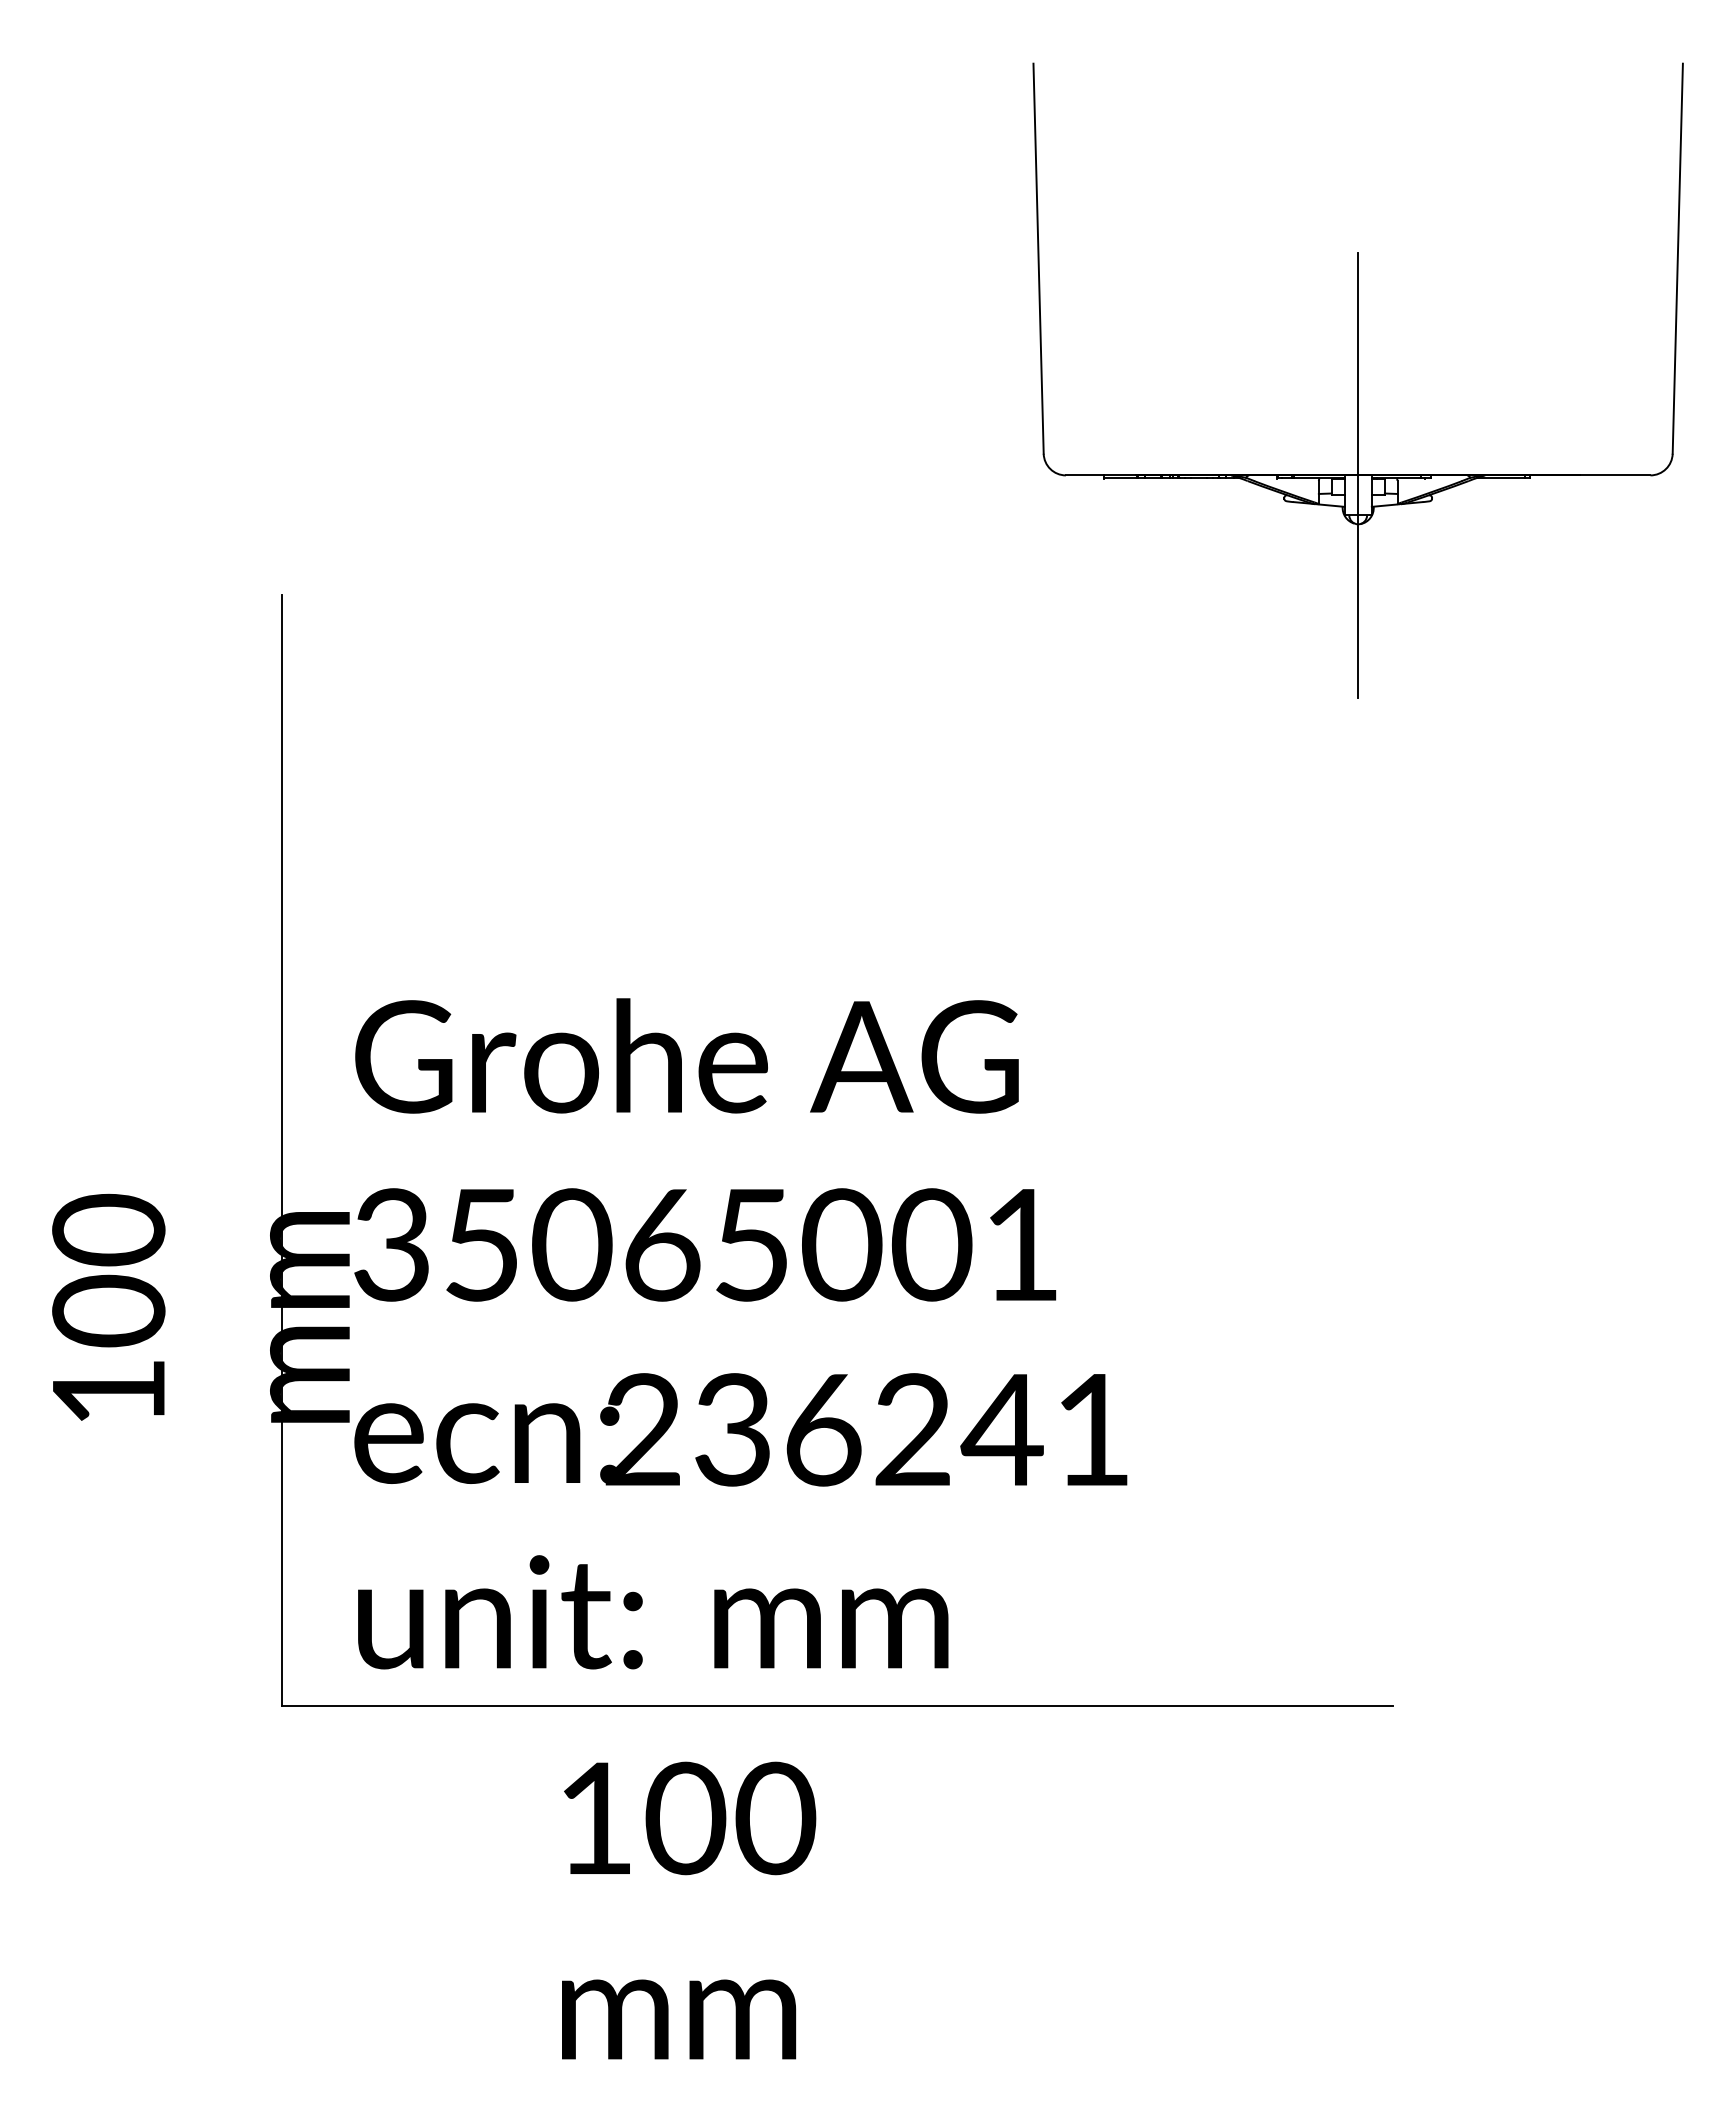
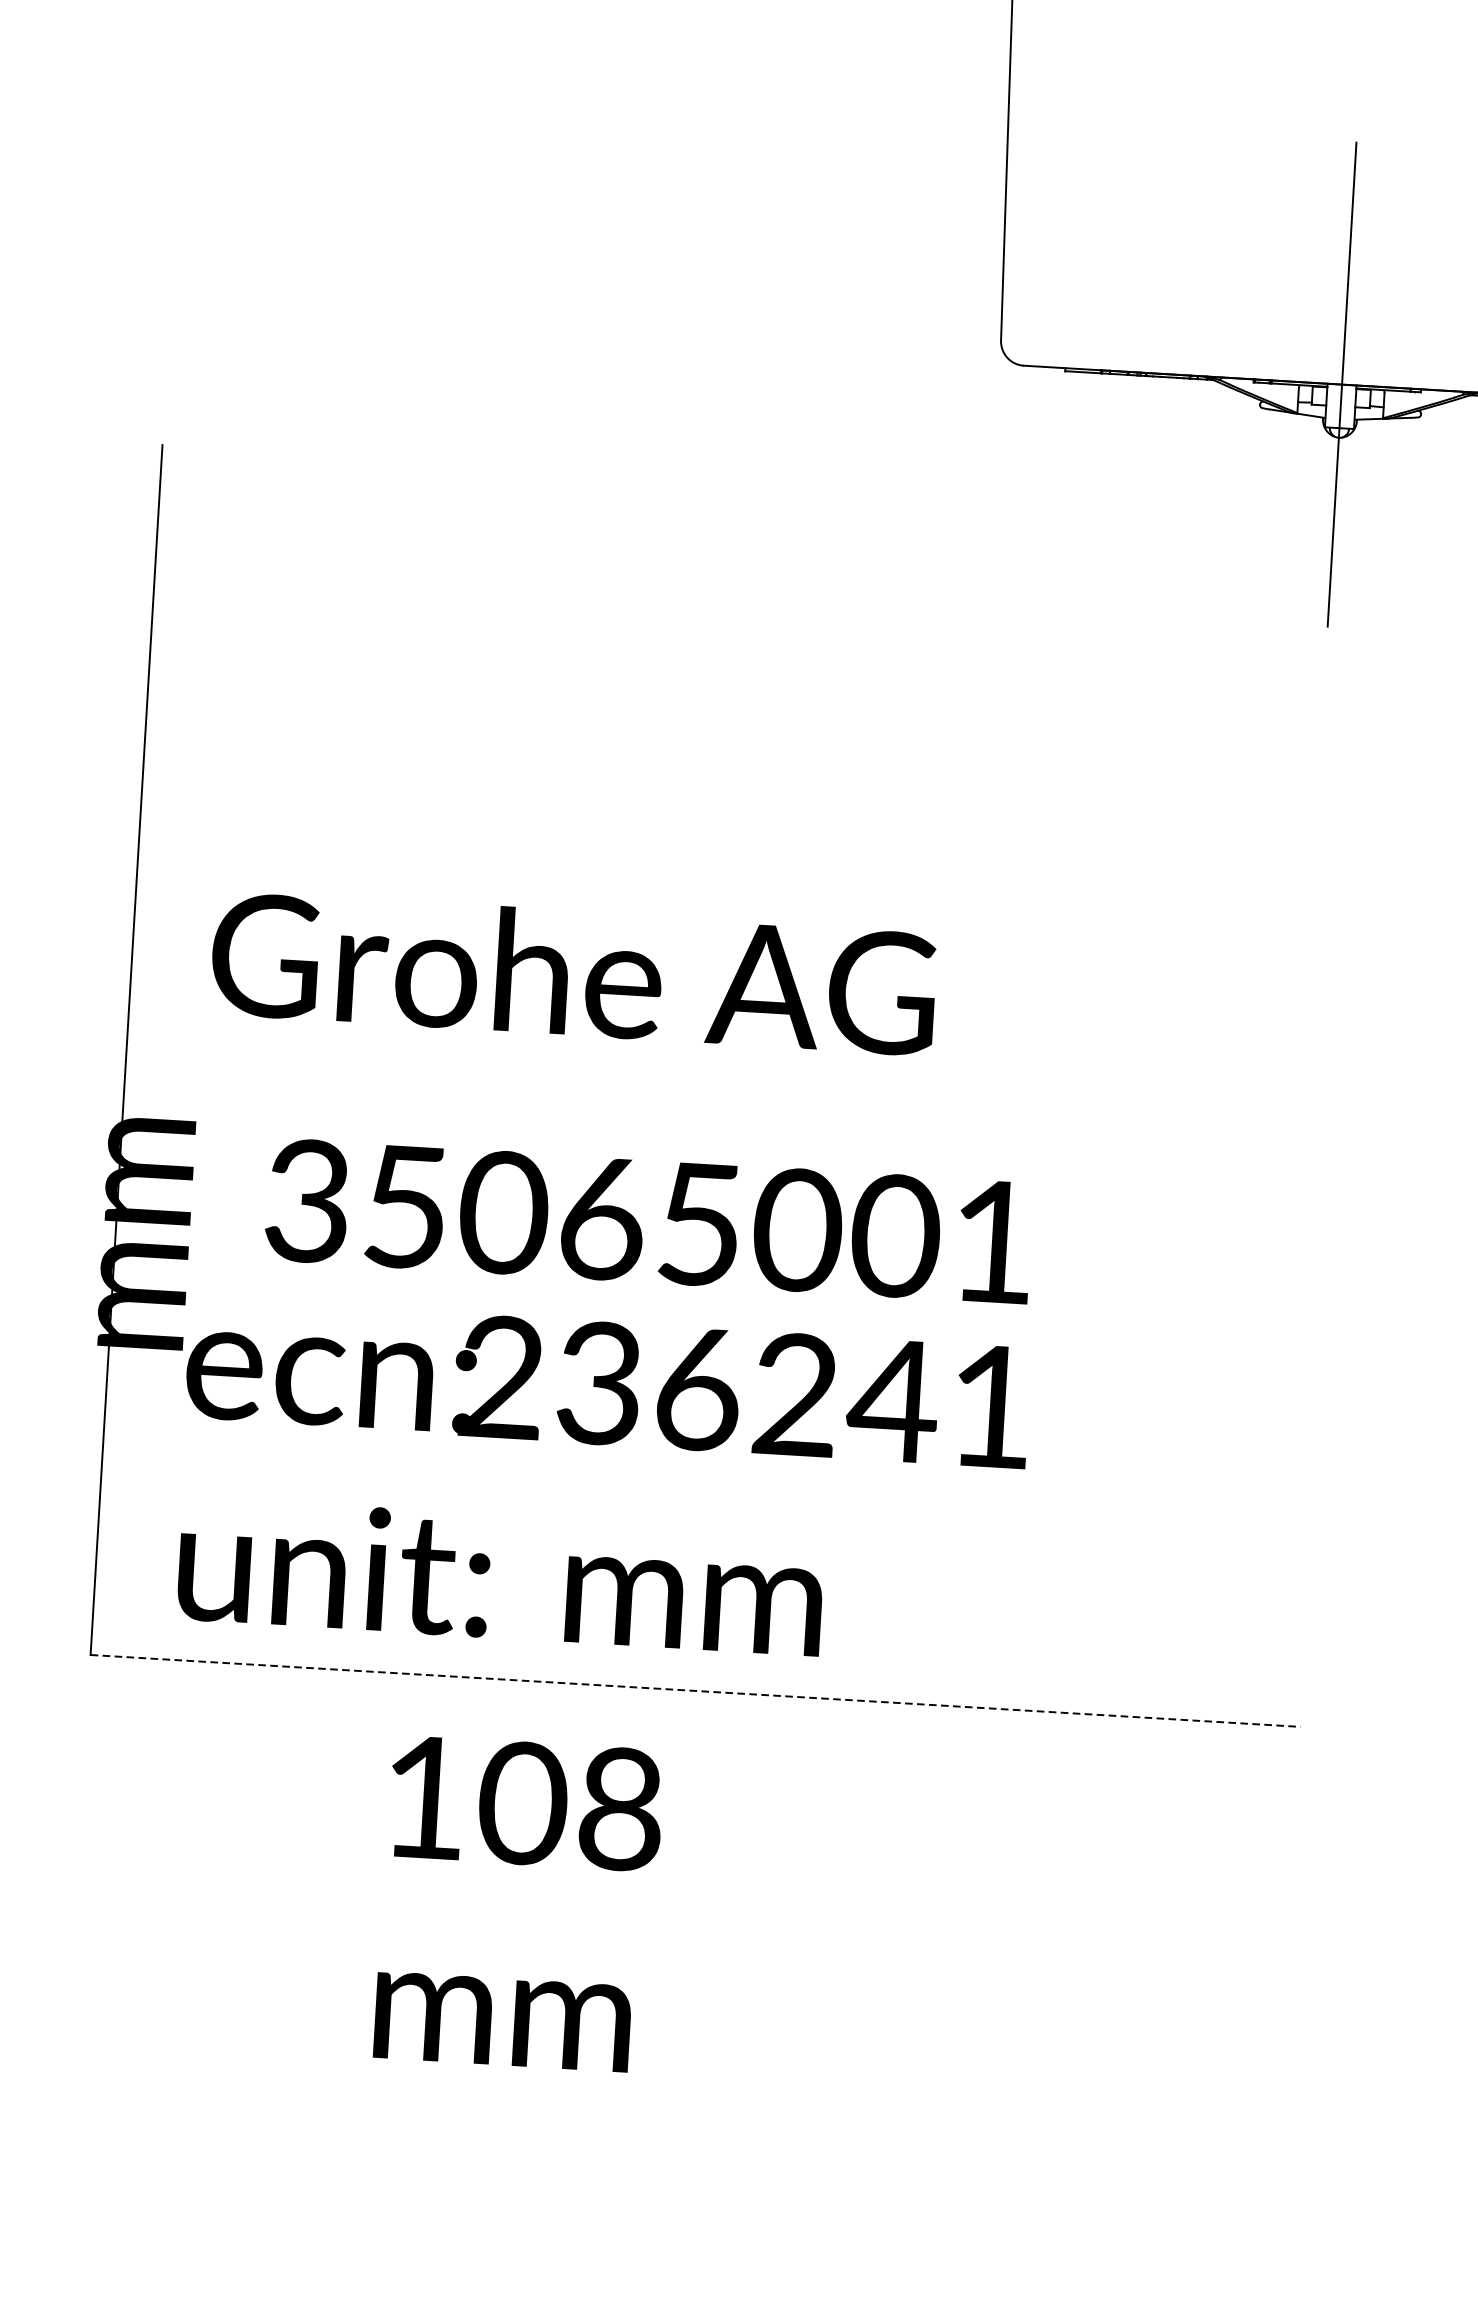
text: (705, 1244) -> (649, 1220), moved
line: (837, 1706) -> (695, 1691), solid -> dashed
text: (775, 1818) -> (620, 1809), 100 -> 108

